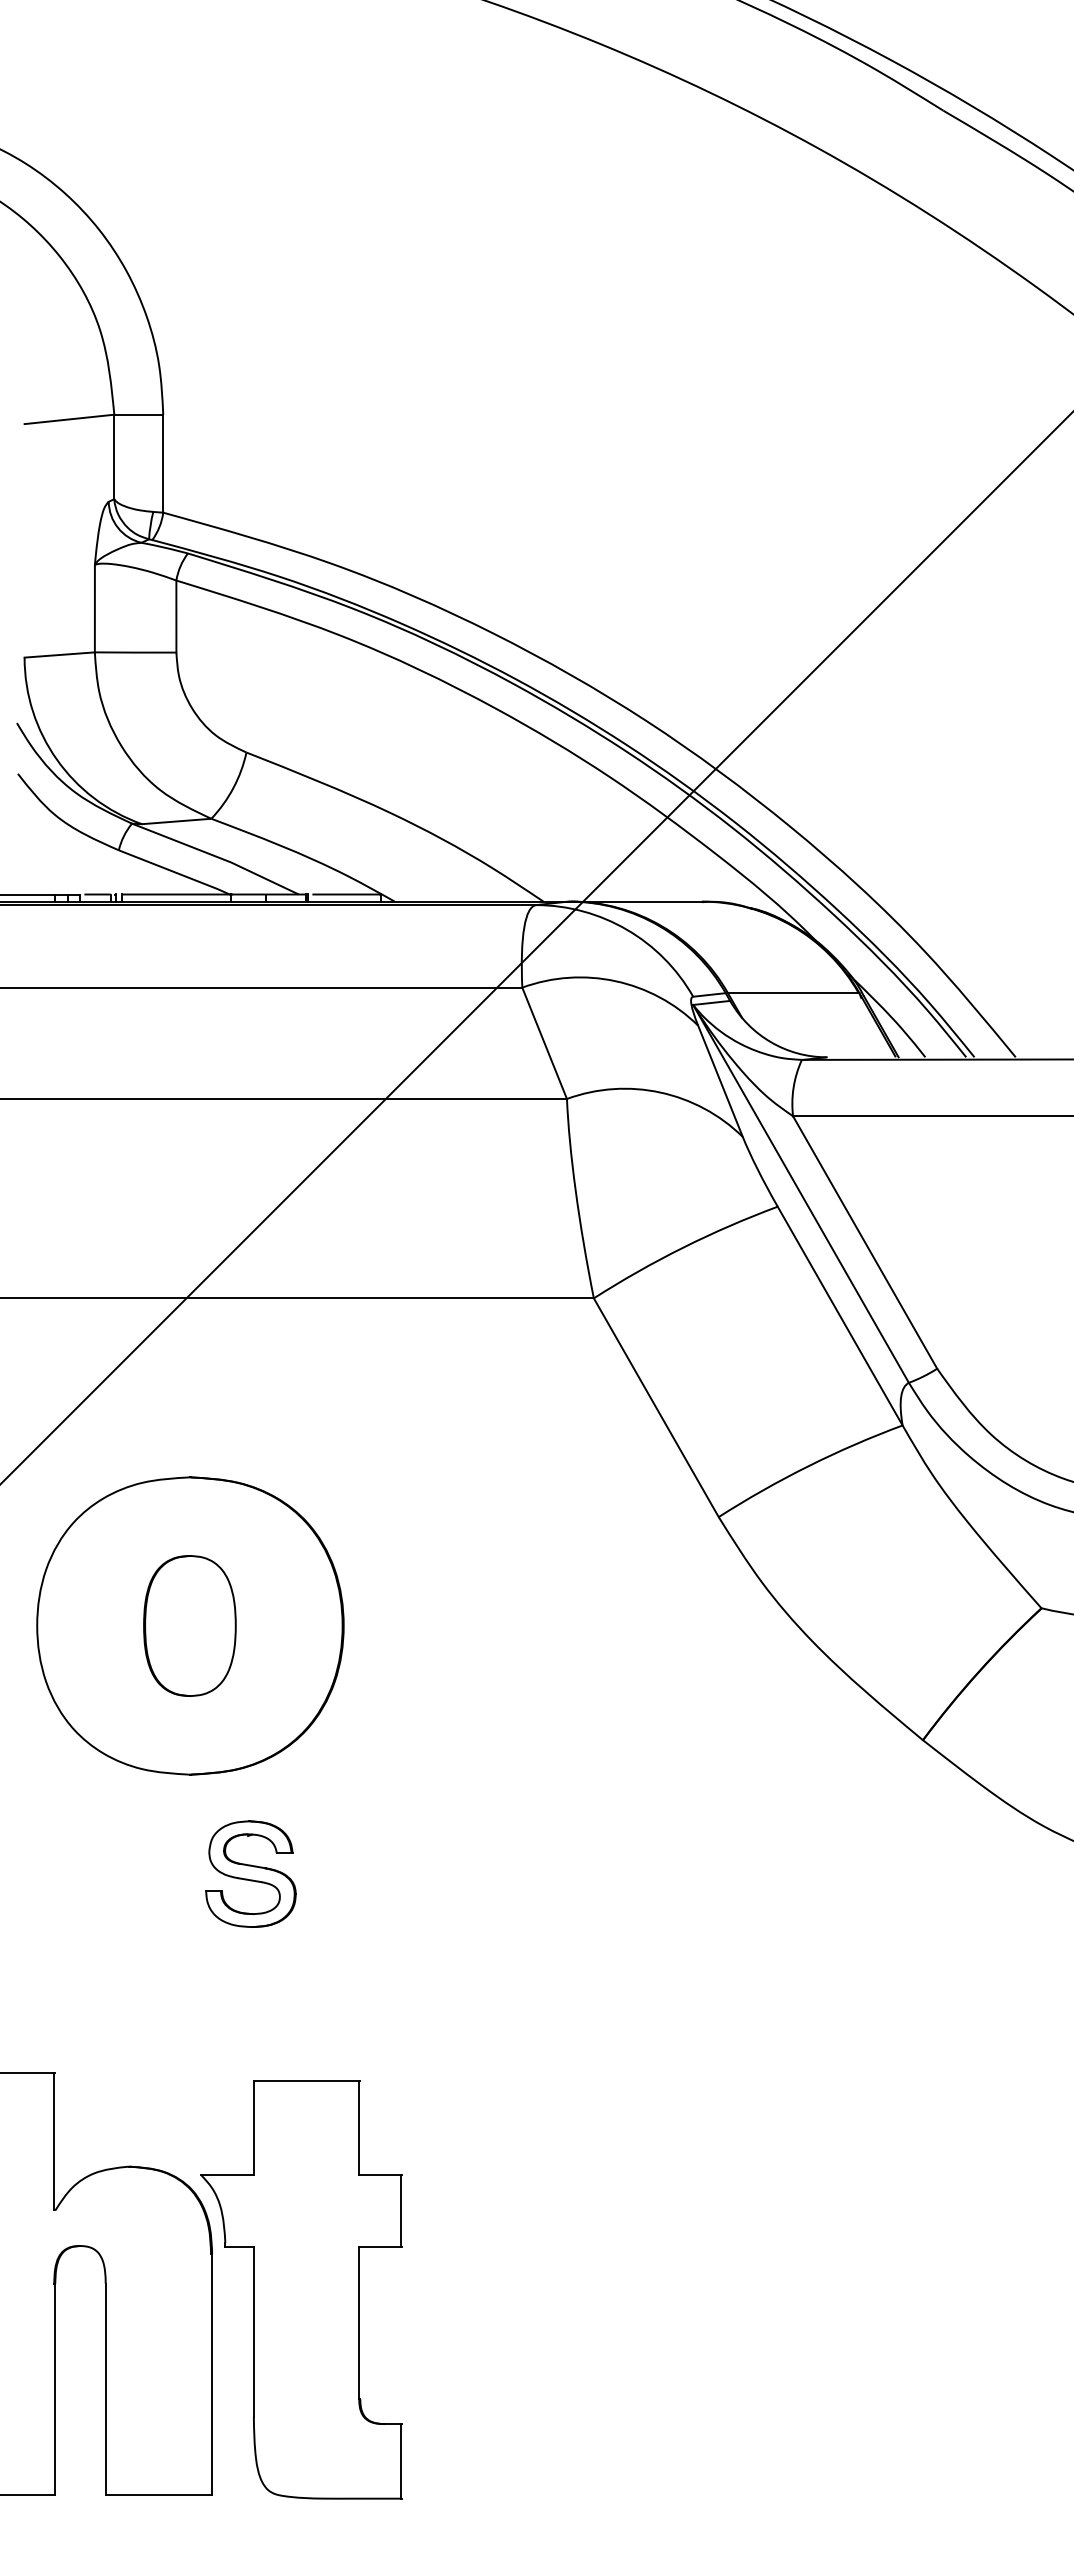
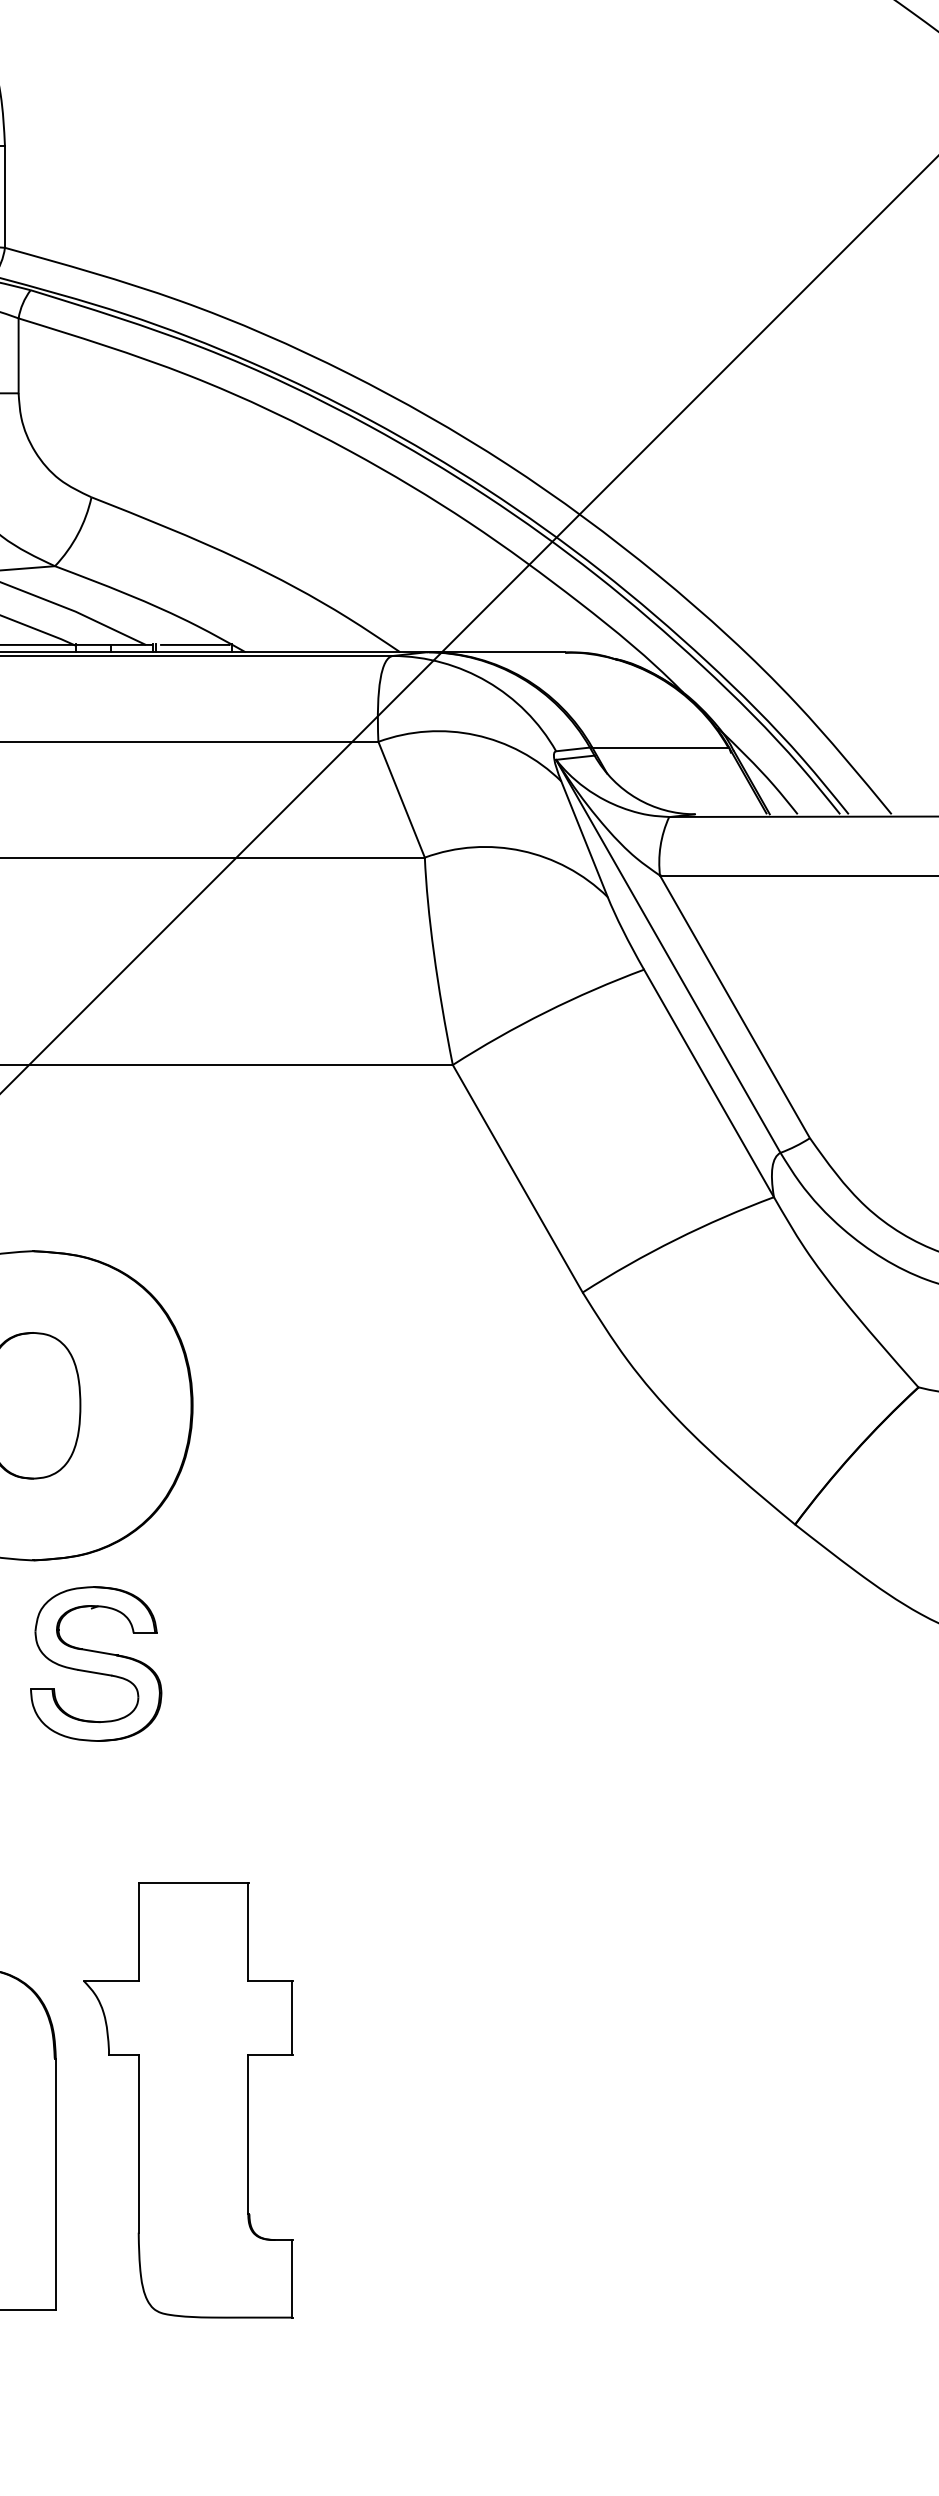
part: (250, 1873) -> (95, 1663), size x1.4
part: (301, 2289) -> (188, 2100), moved

